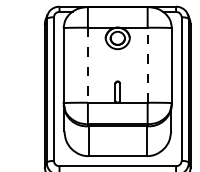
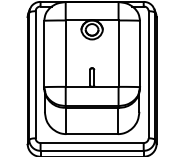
line: (147, 65) -> (118, 53), dashed -> solid
line: (87, 66) -> (65, 54), dashed -> solid

